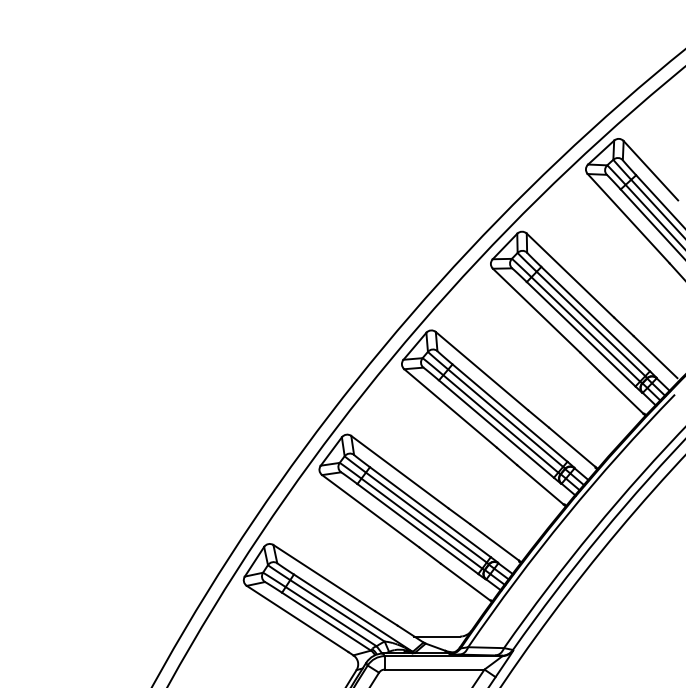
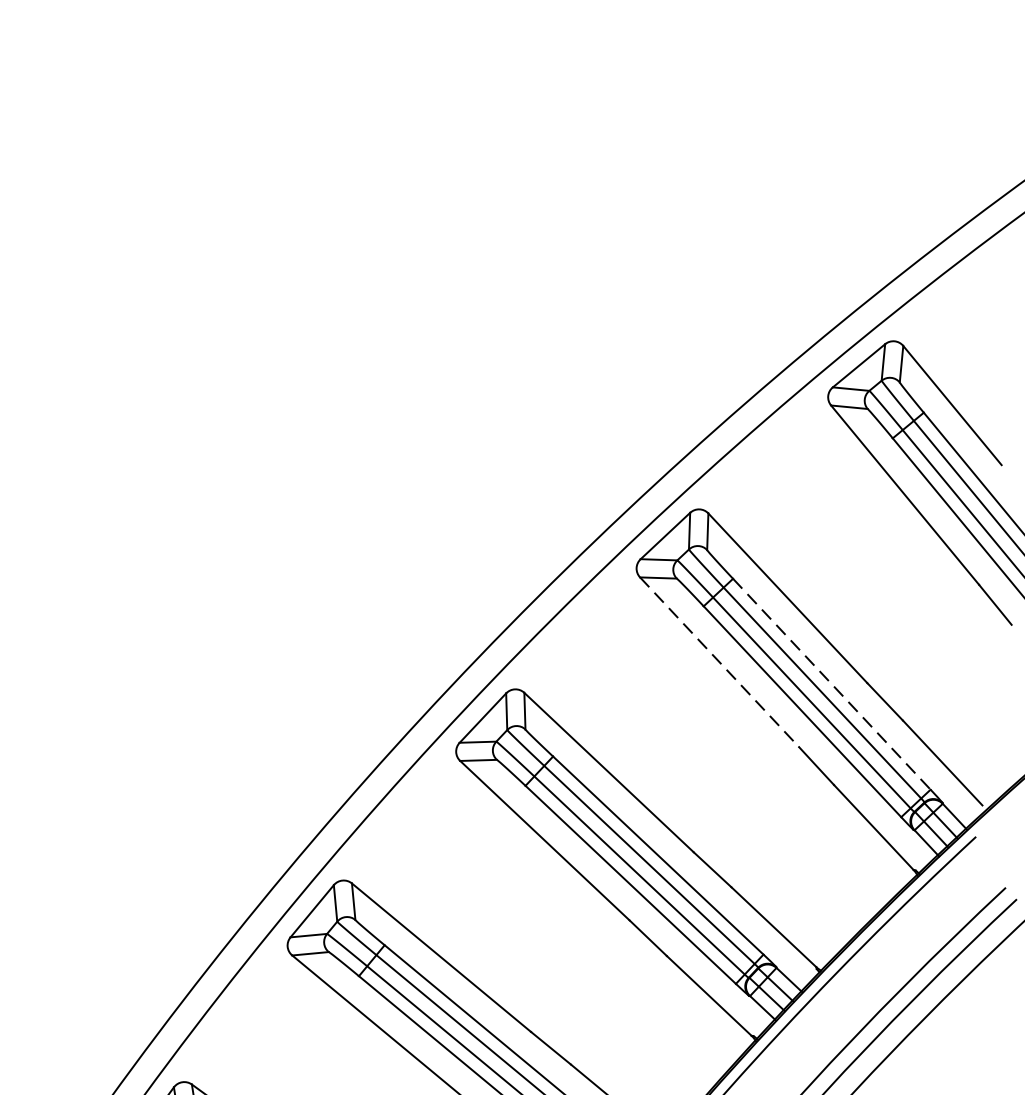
line: (536, 310) -> (719, 661), solid -> dashed
line: (596, 319) -> (833, 685), solid -> dashed

